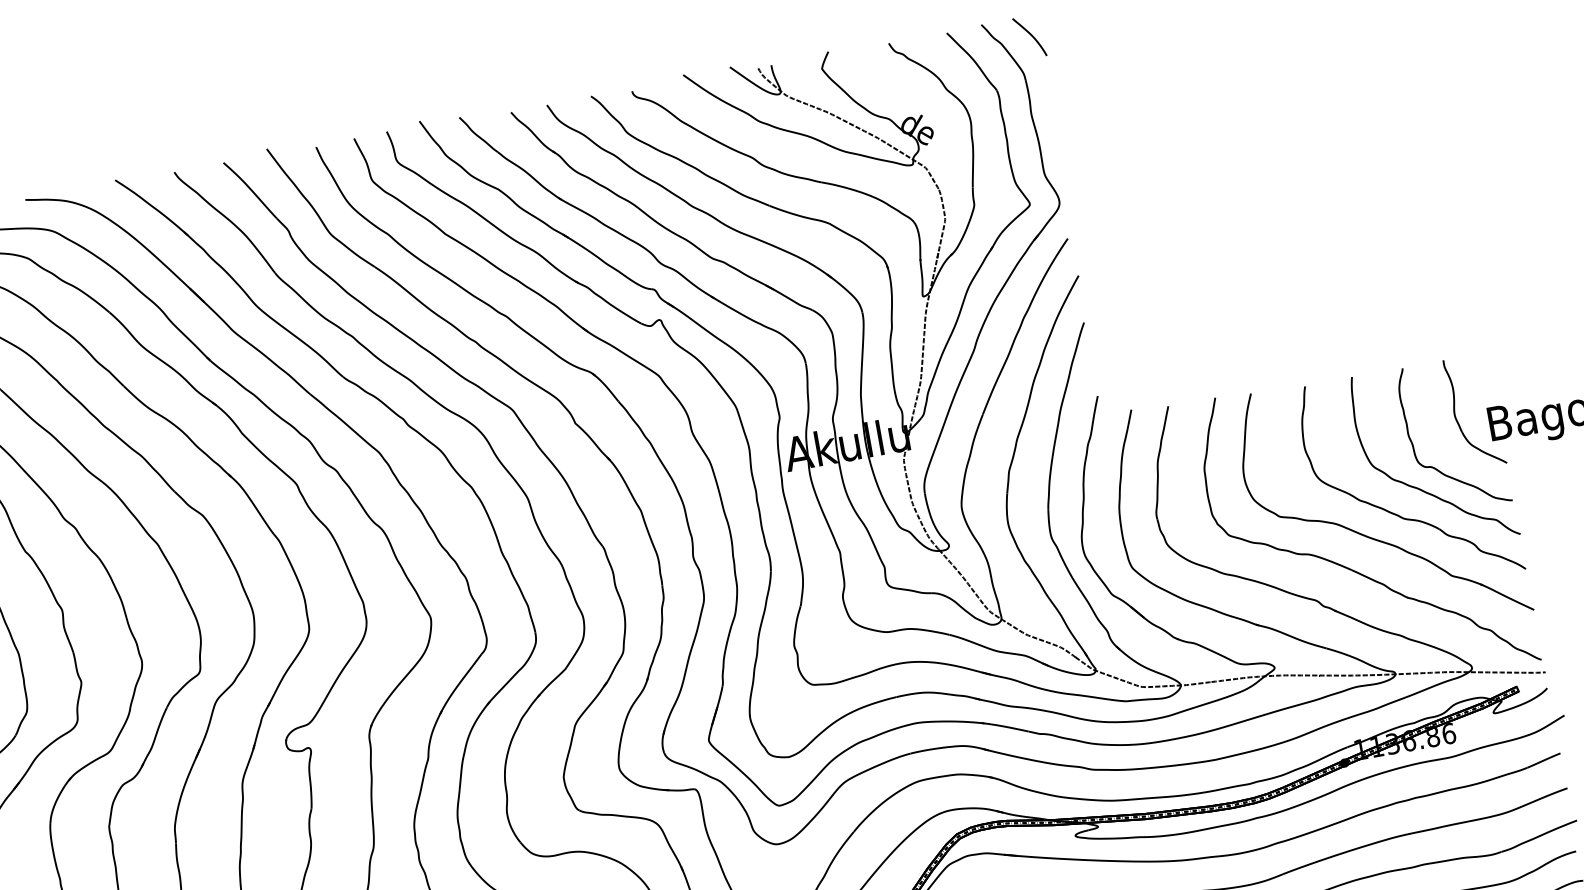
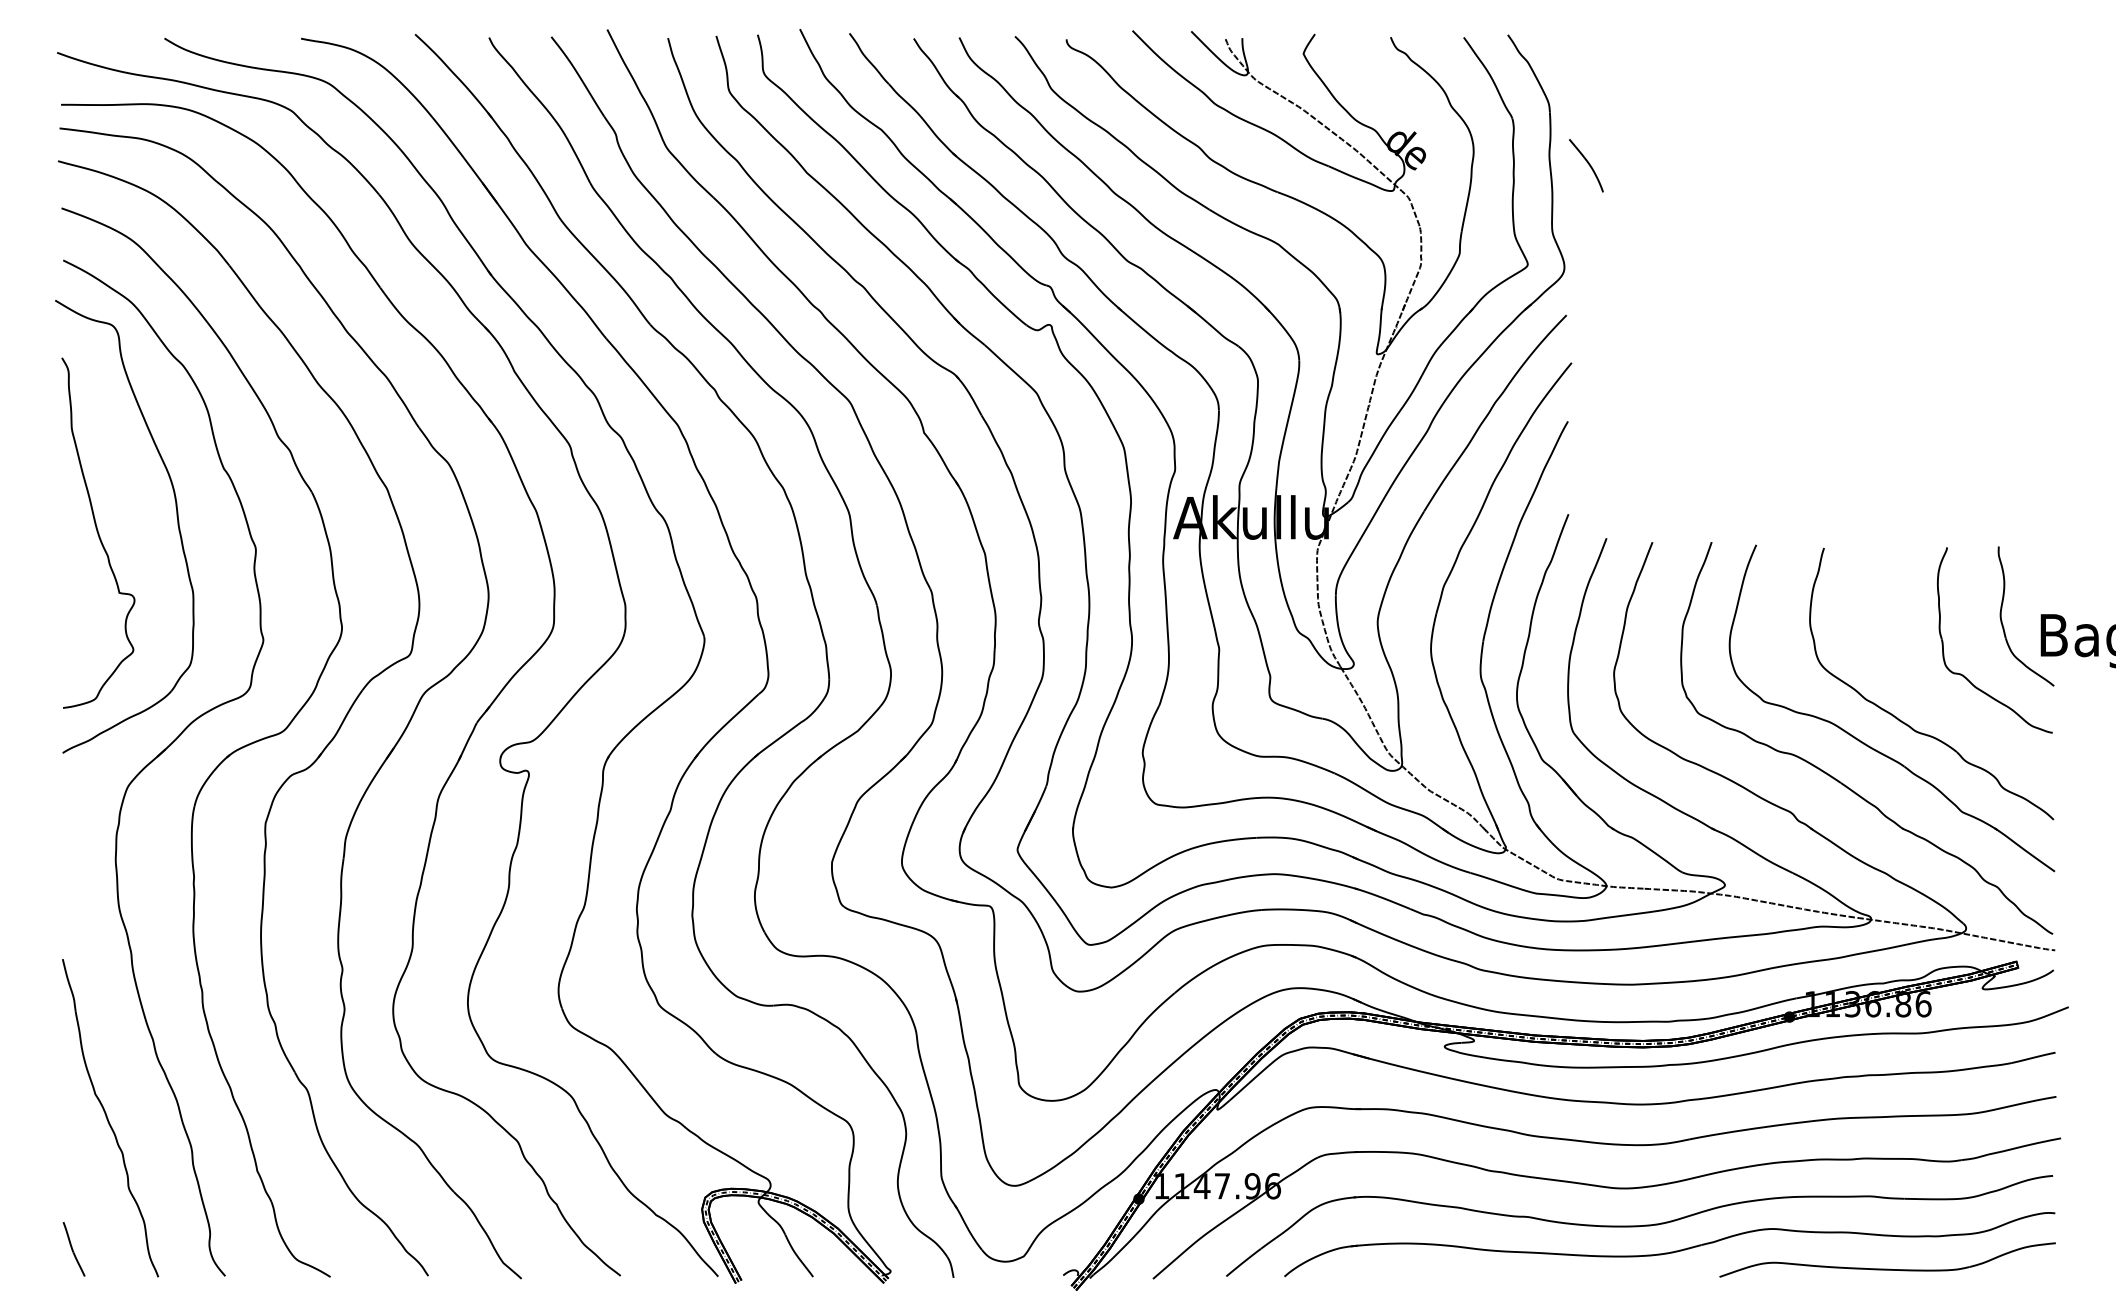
curve: (1030, 35) -> (1587, 163), moved
curve: (1419, 488) -> (1941, 697), removed

